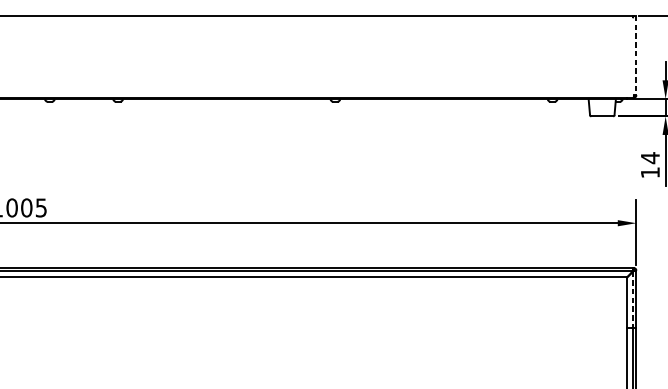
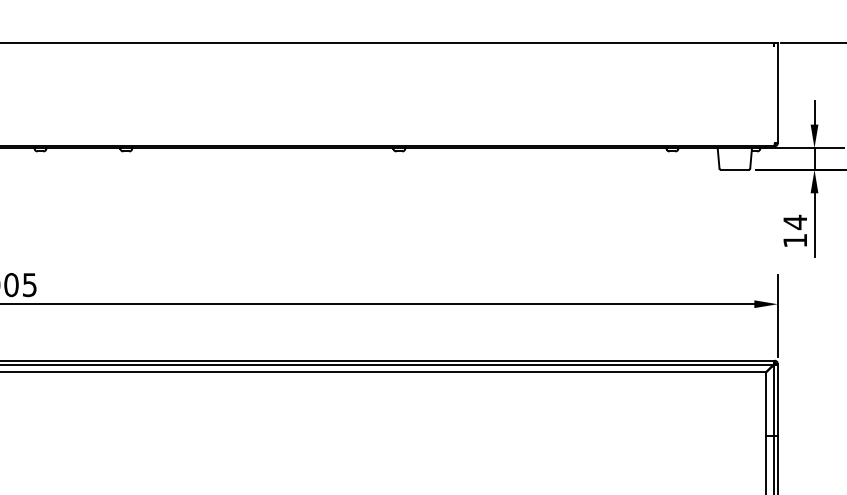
line: (636, 55) -> (777, 93), dashed -> solid
line: (633, 299) -> (773, 400), dashed -> solid

